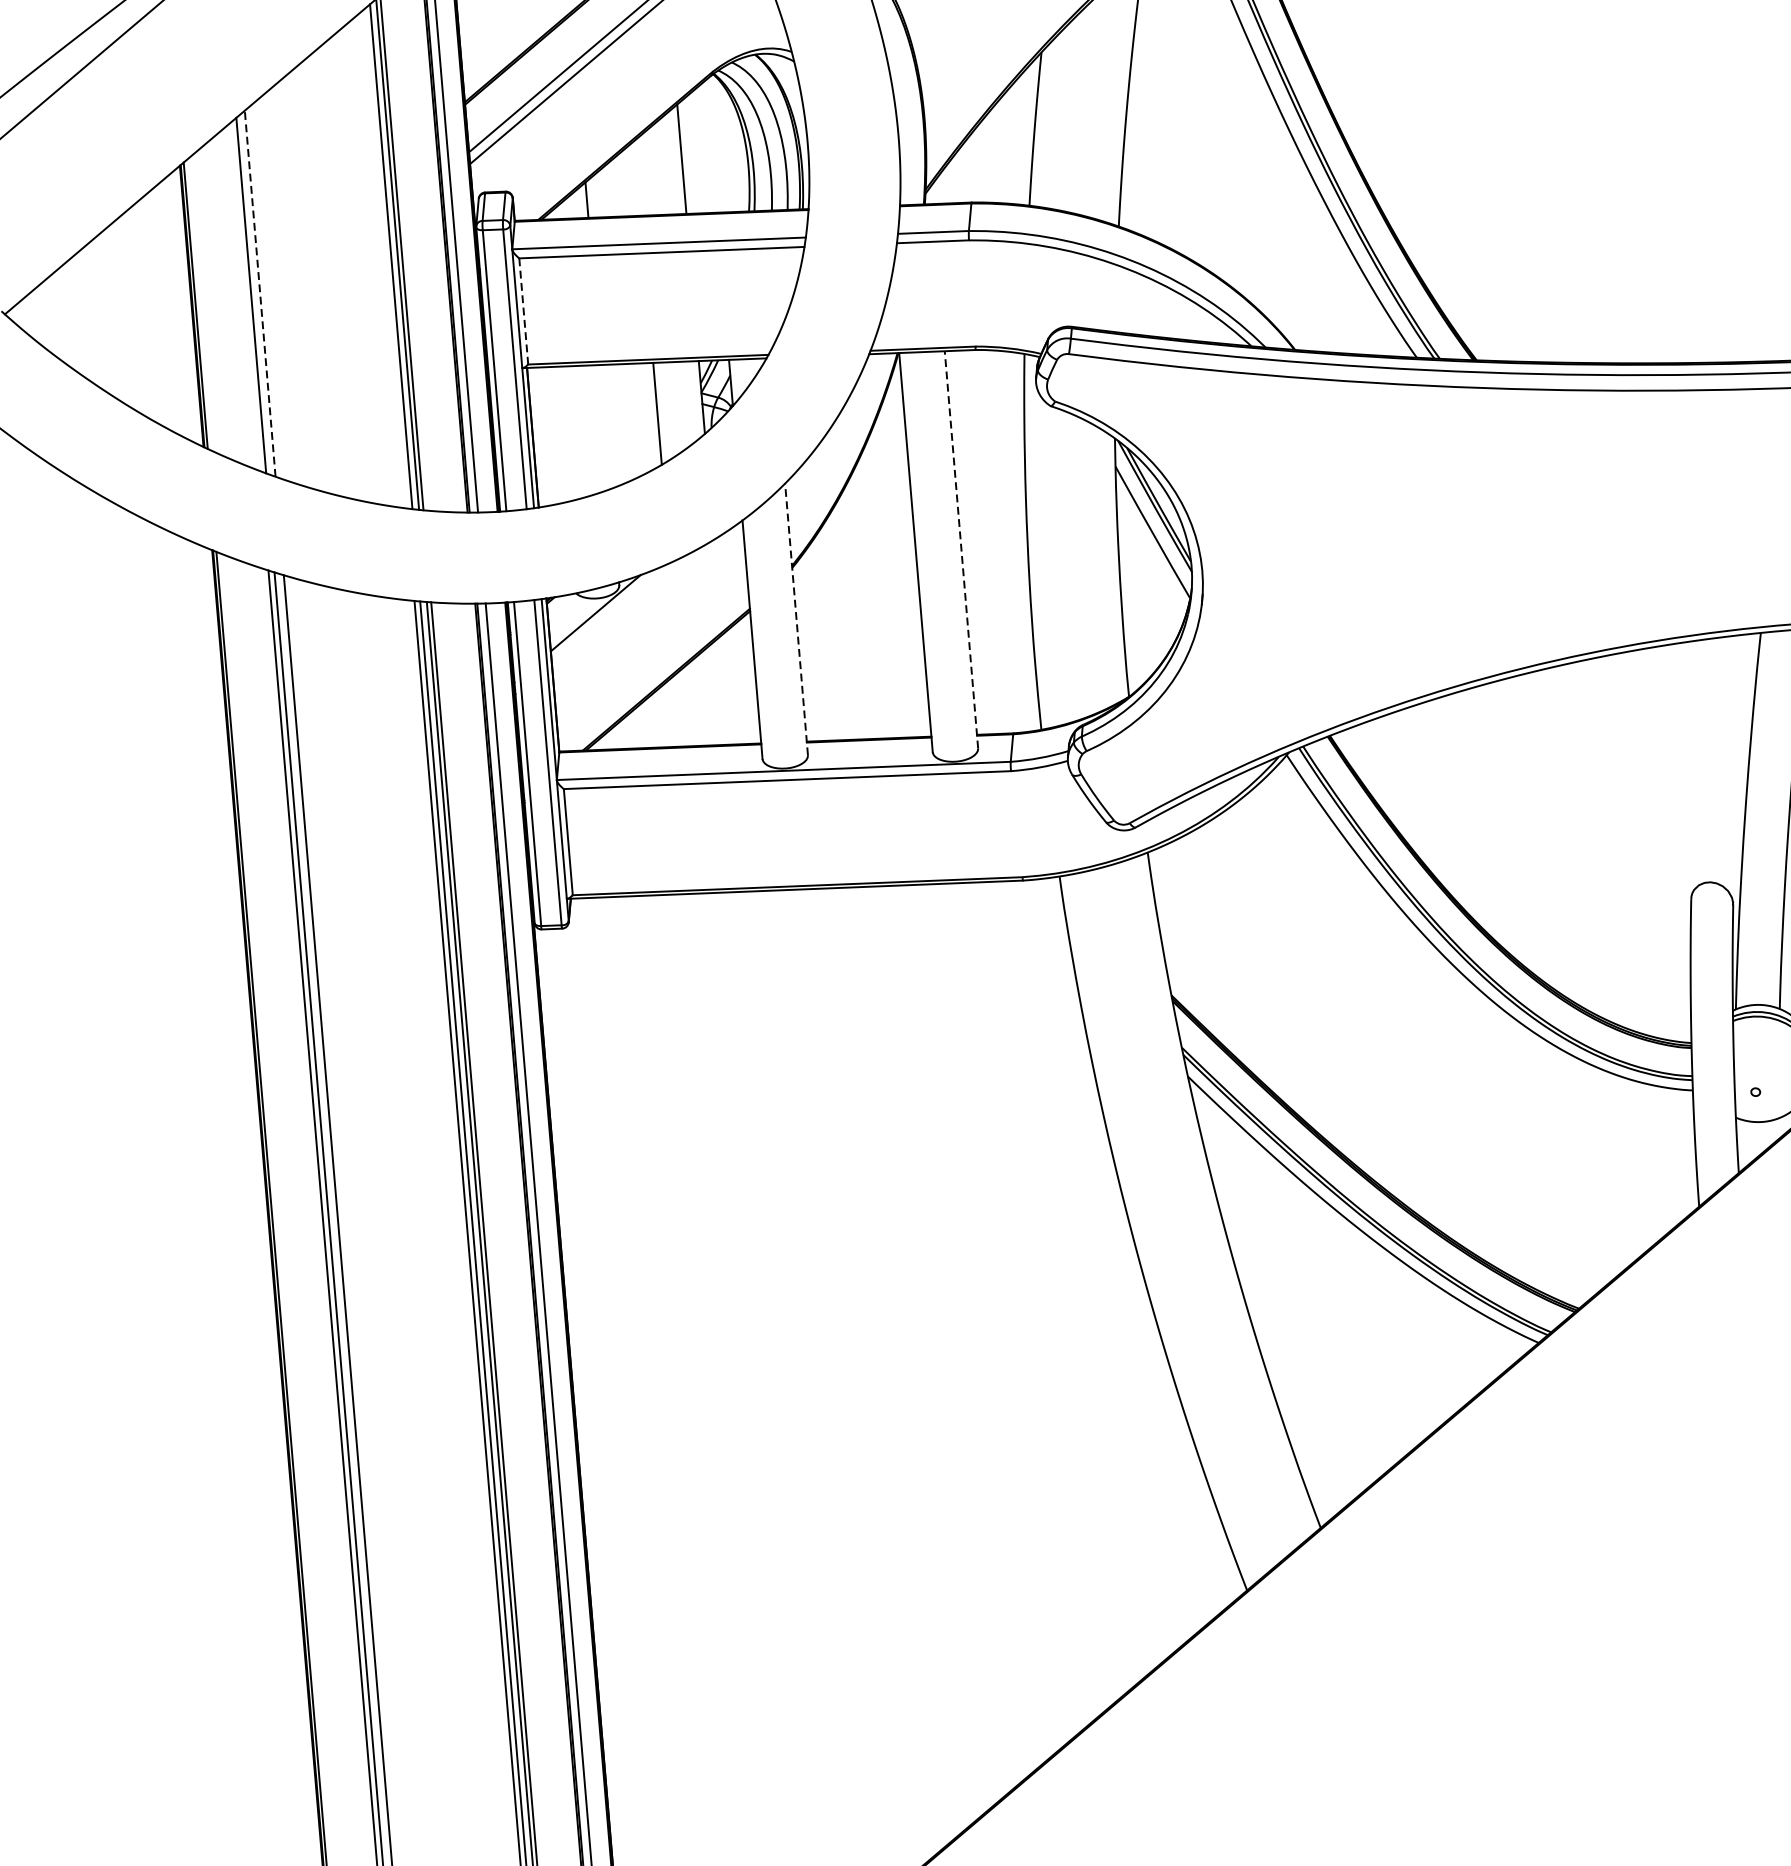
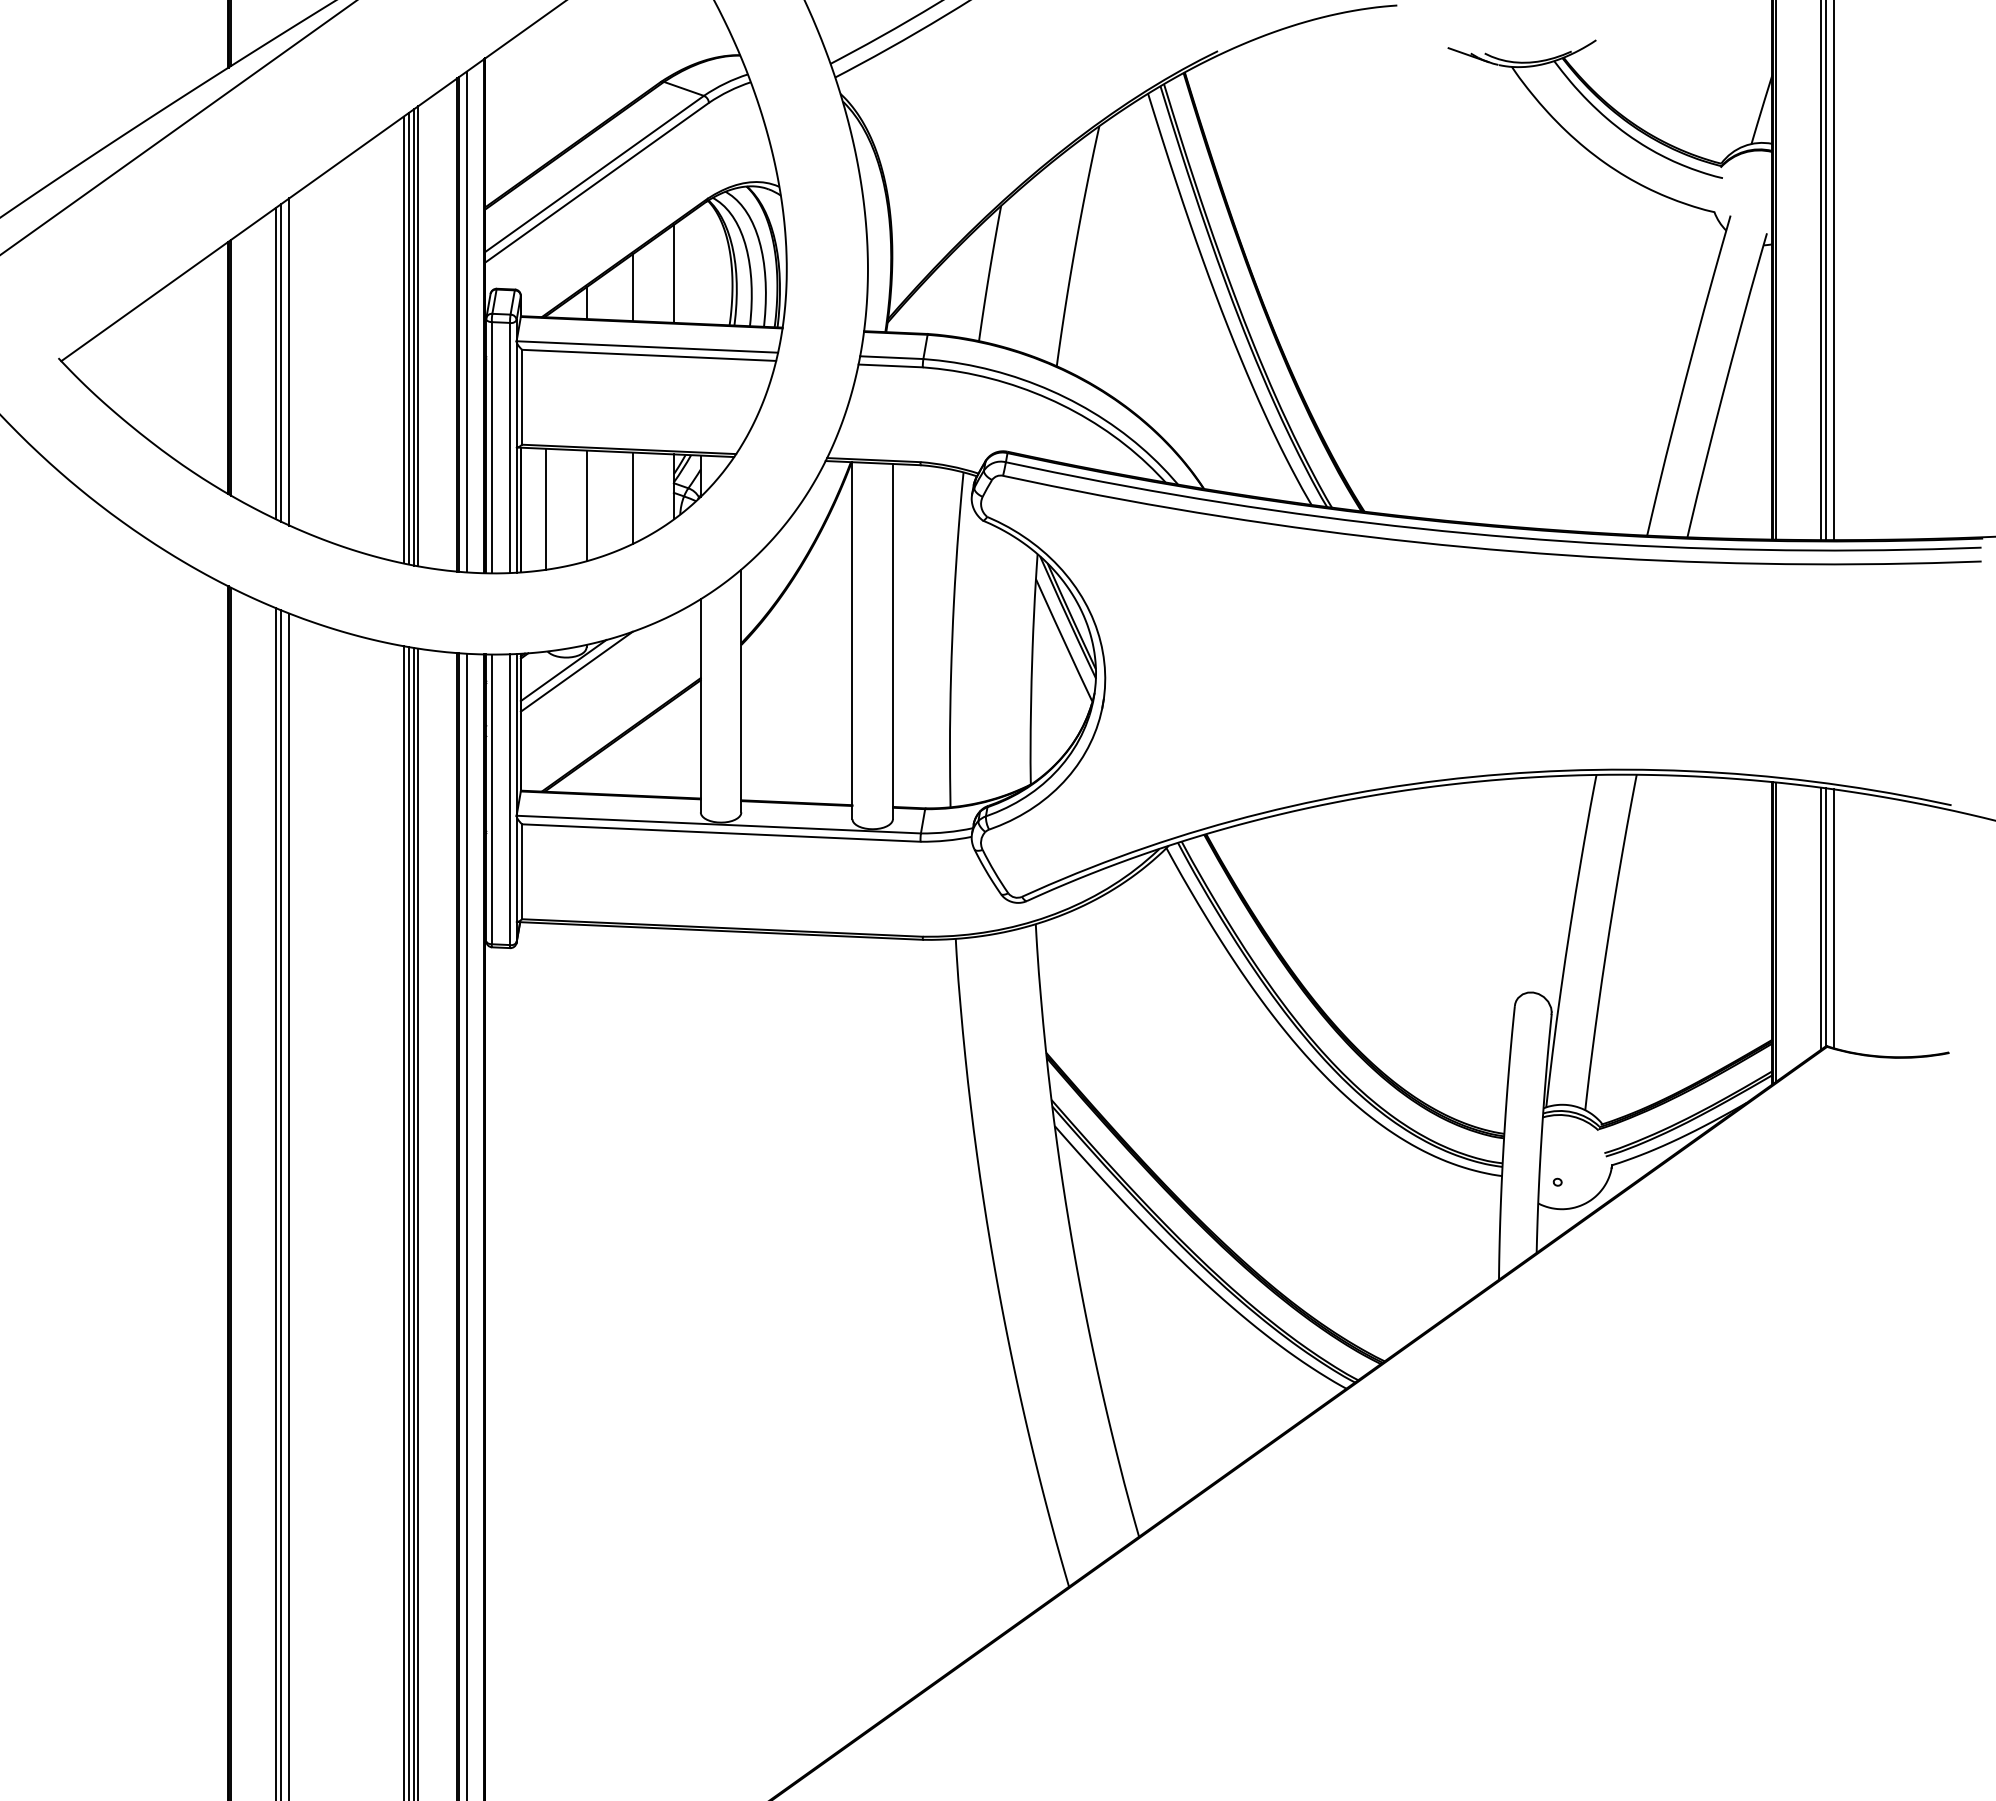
line: (637, 178) -> (633, 287), added
line: (385, 257) -> (403, 339), added
line: (260, 293) -> (289, 361), dashed -> solid
line: (245, 296) -> (276, 363), added
line: (524, 311) -> (522, 397), dashed -> solid
line: (605, 426) -> (586, 505), added
line: (560, 433) -> (545, 508), added
line: (960, 549) -> (892, 641), dashed -> solid
line: (610, 613) -> (576, 671), added
line: (796, 618) -> (741, 690), dashed -> solid

